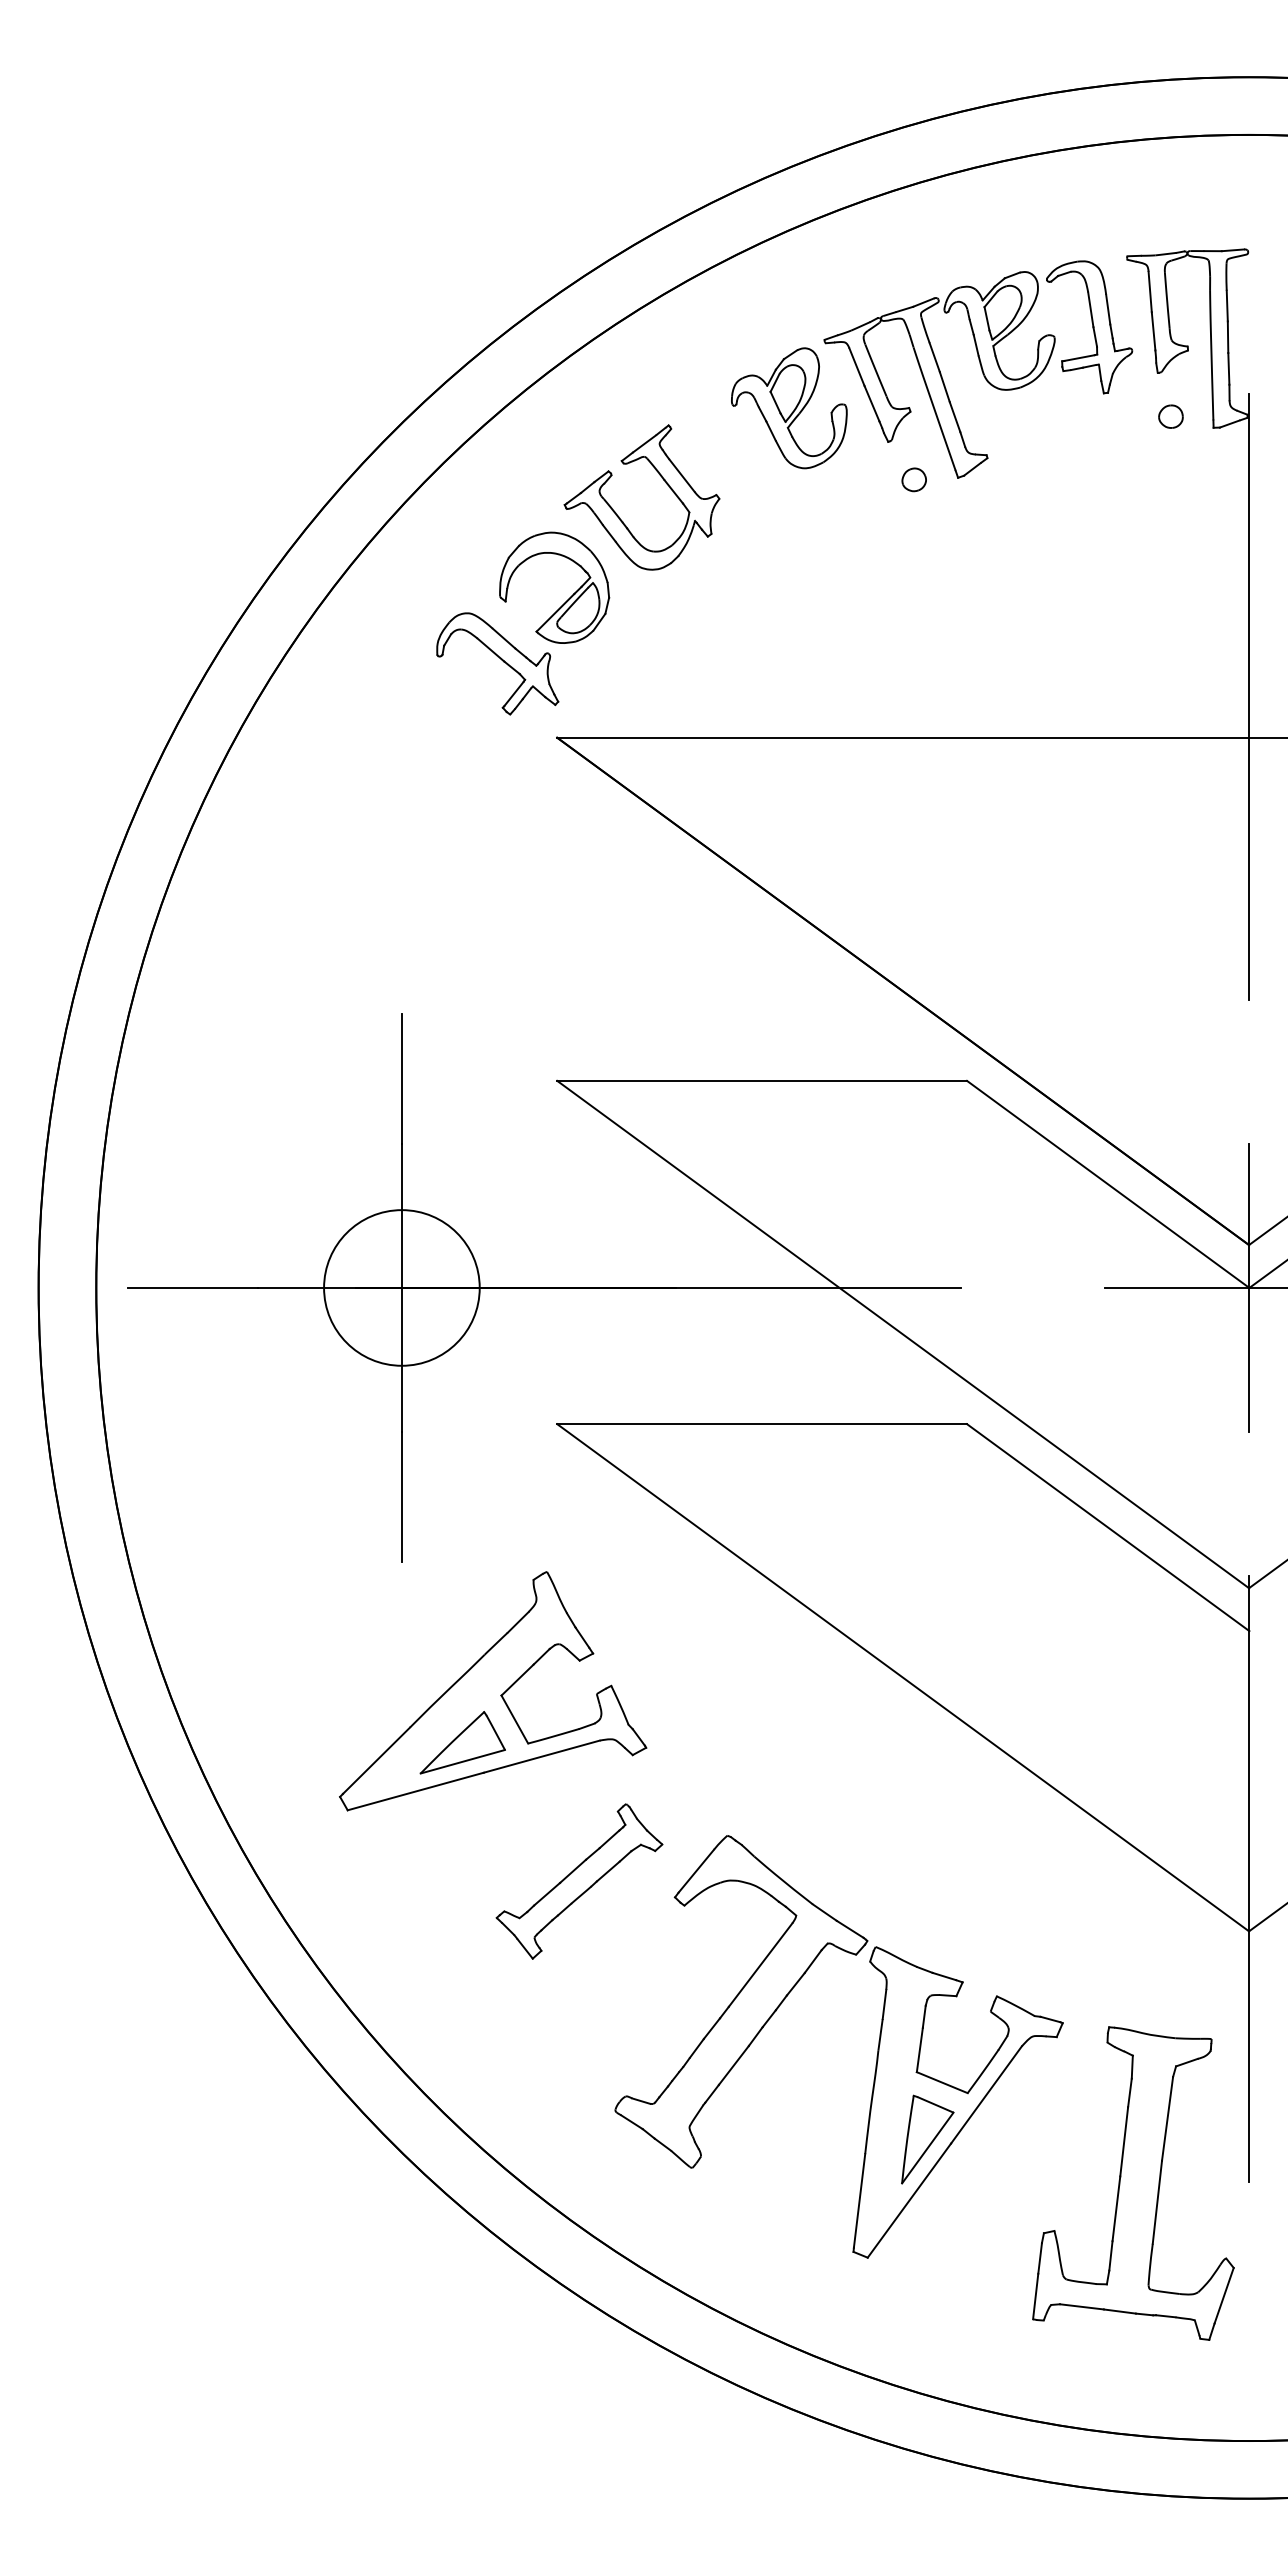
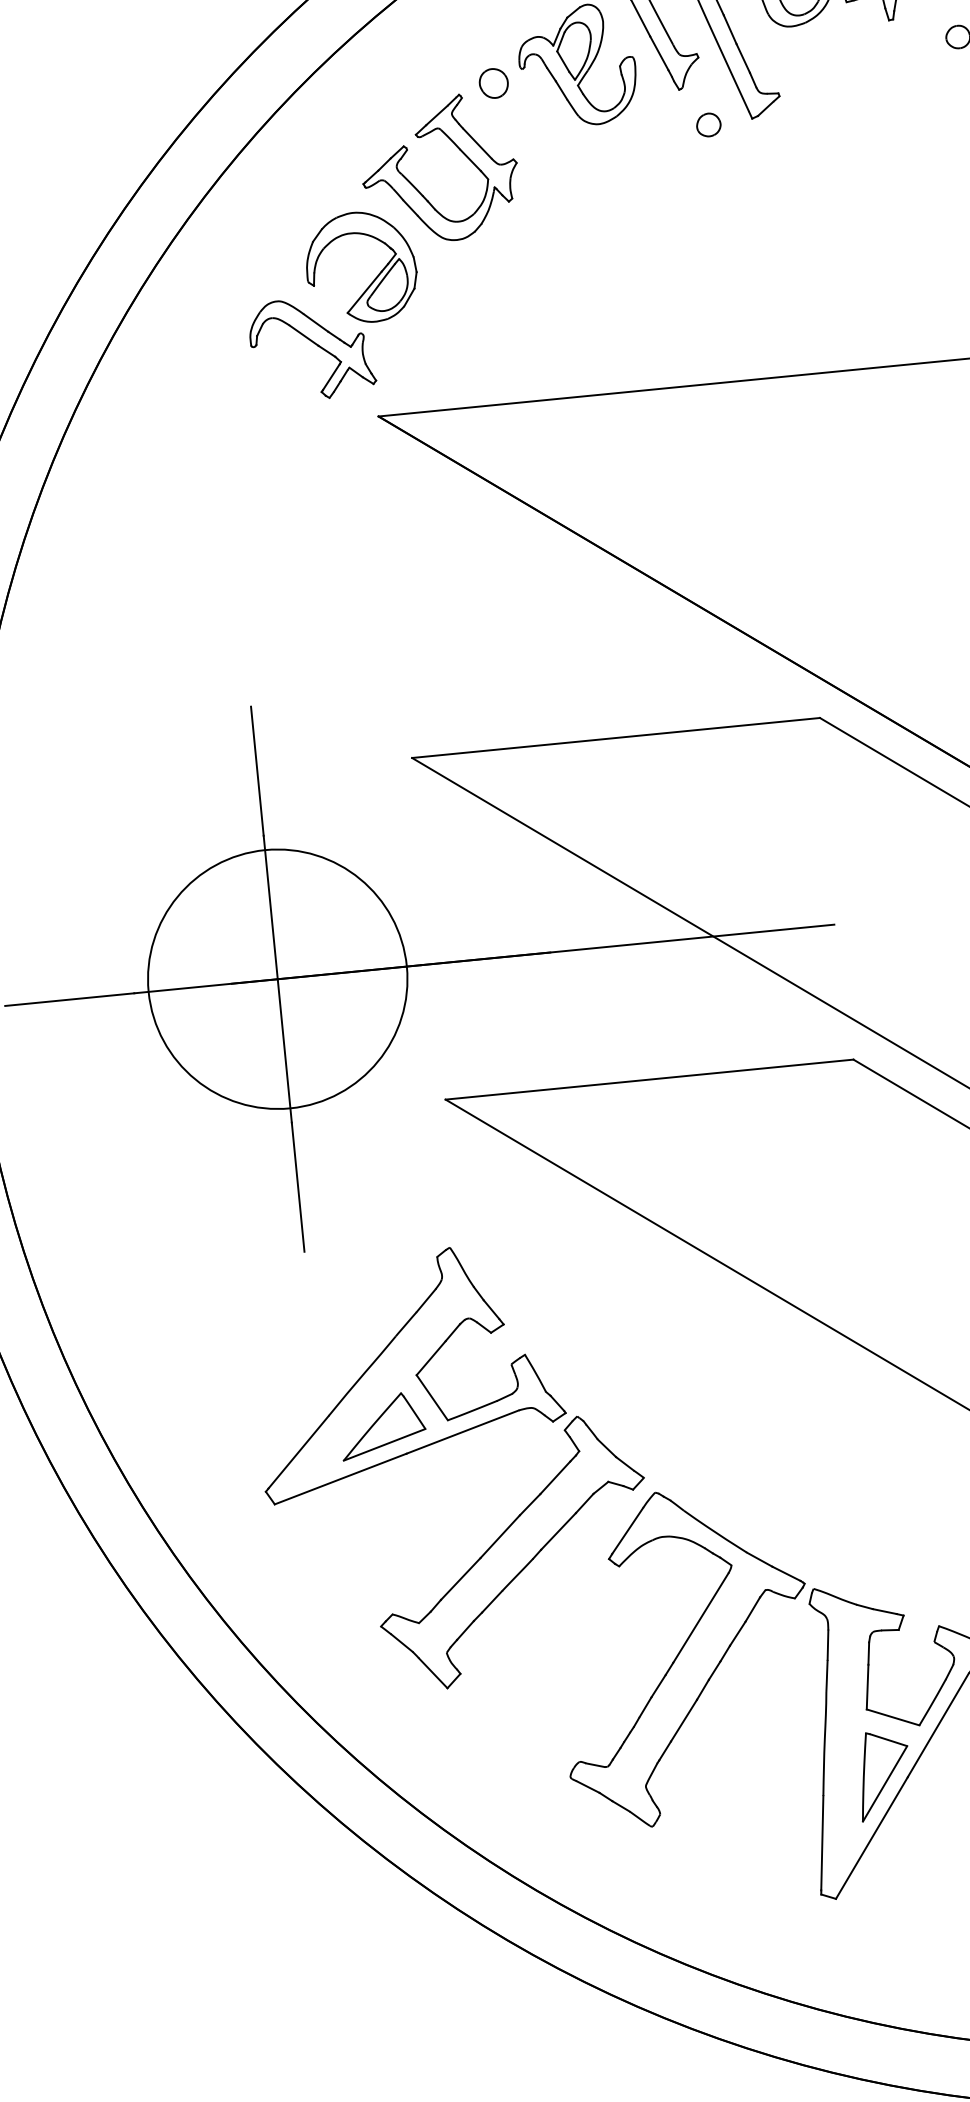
part: (704, 417) -> (493, 83), added
circle: (401, 1287) -> (277, 978), size x1.67
part: (579, 1881) -> (512, 1552), size x1.67

